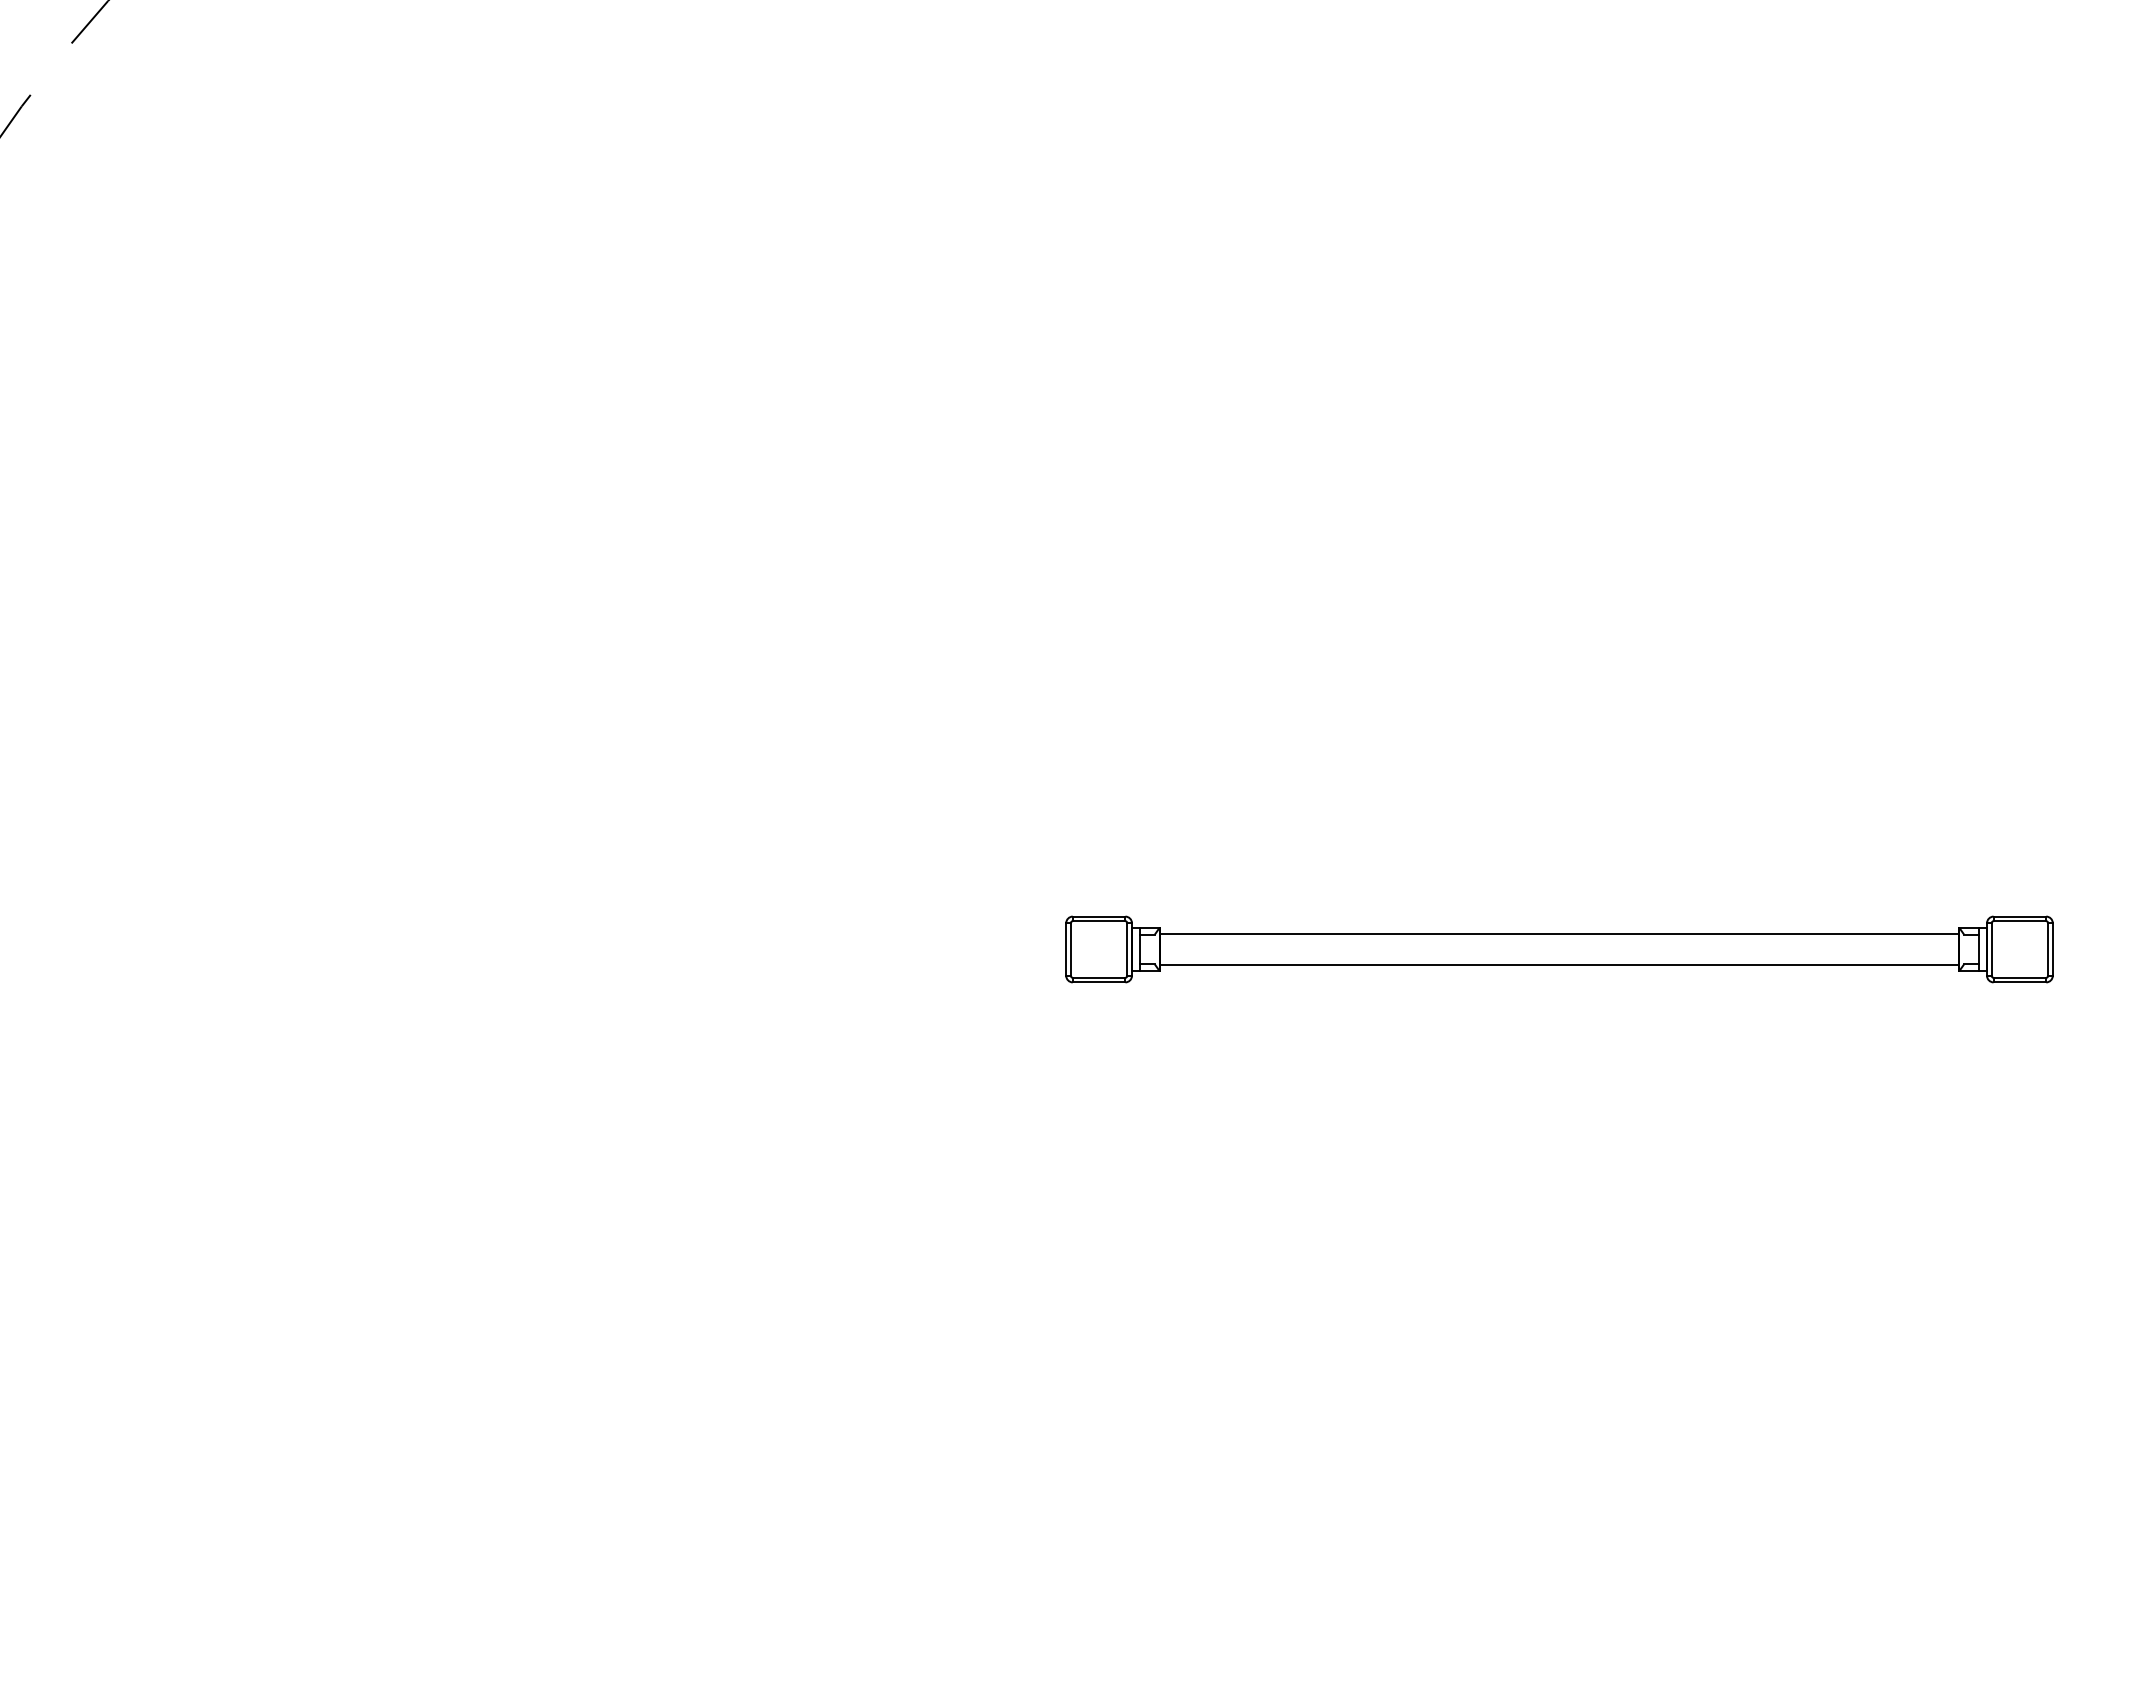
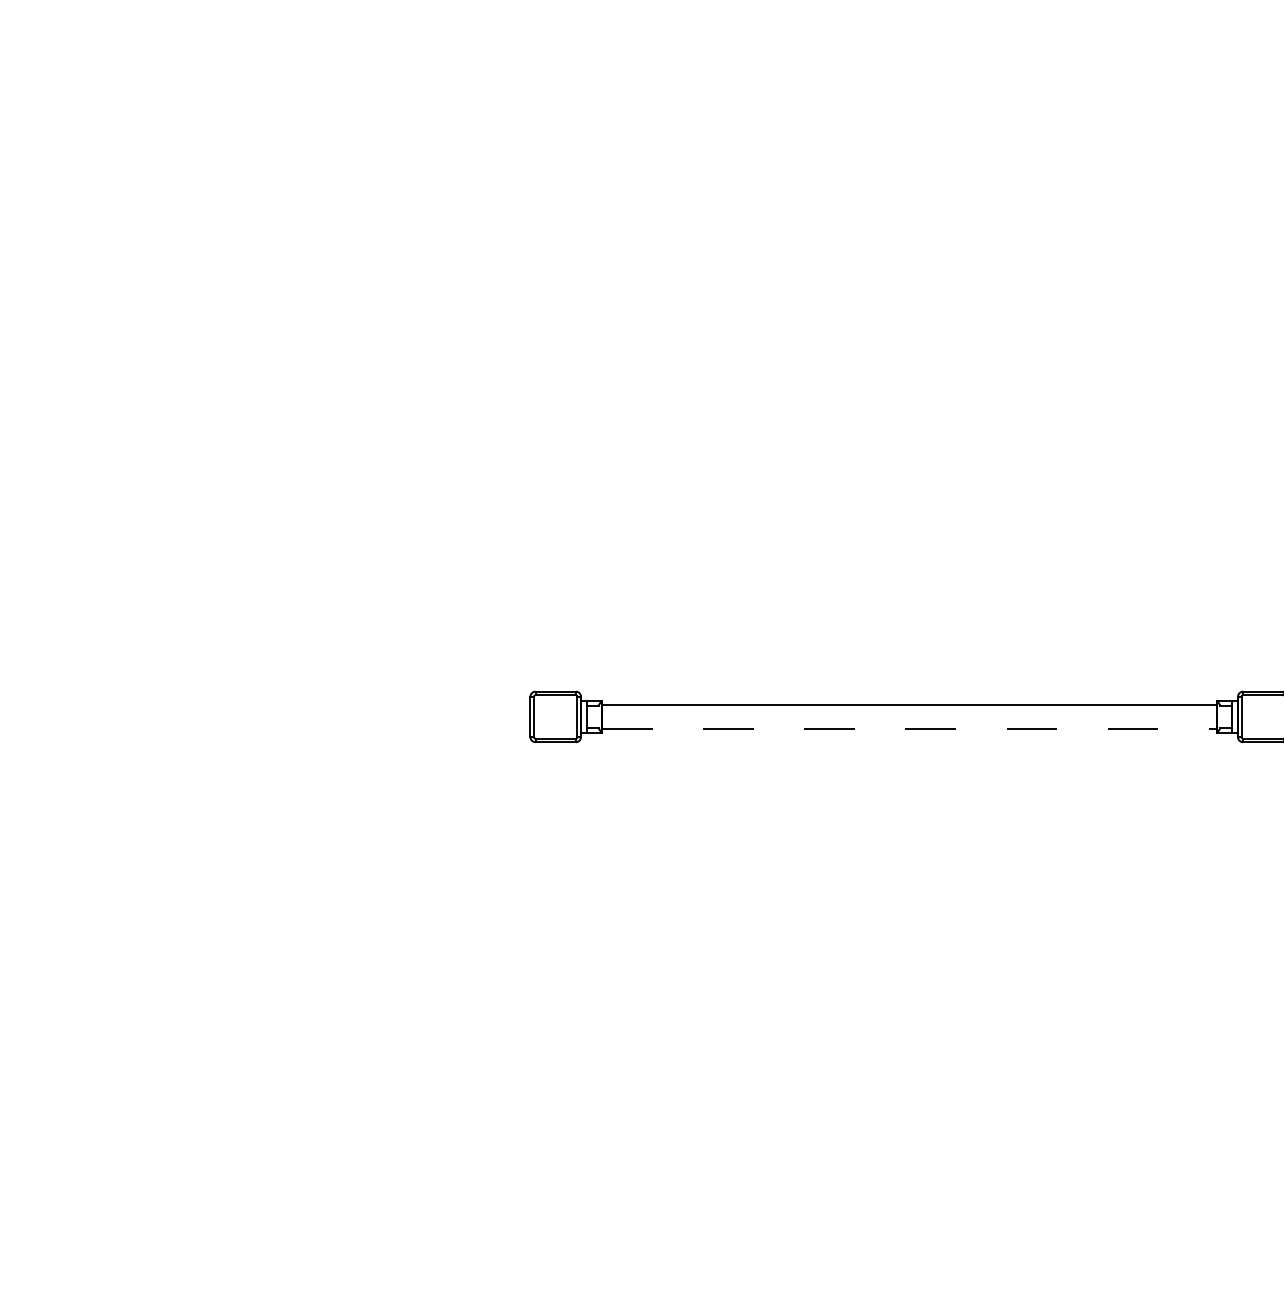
line: (1559, 965) -> (909, 729), solid -> dashed

